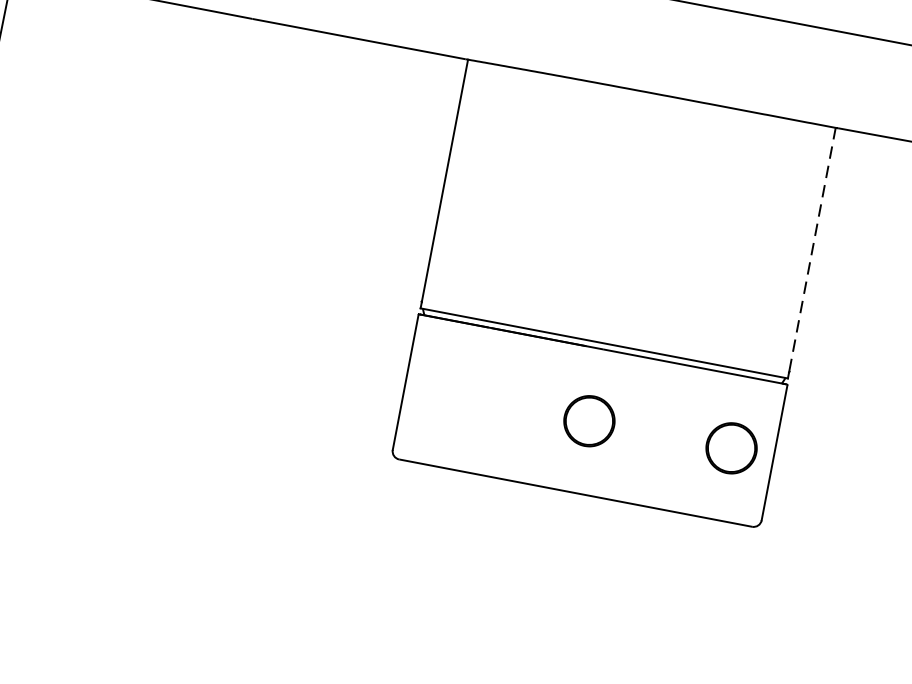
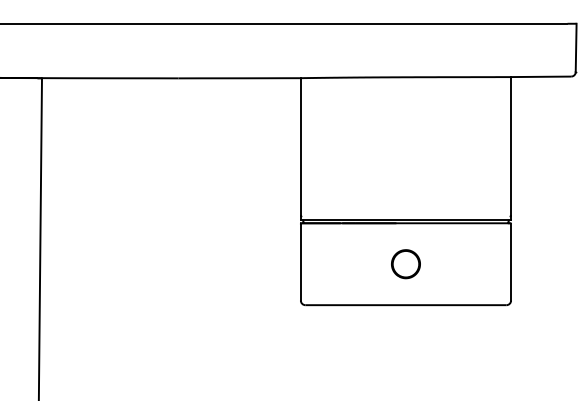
line: (812, 247) -> (510, 145), dashed -> solid
part: (730, 448) -> (486, 264), removed

